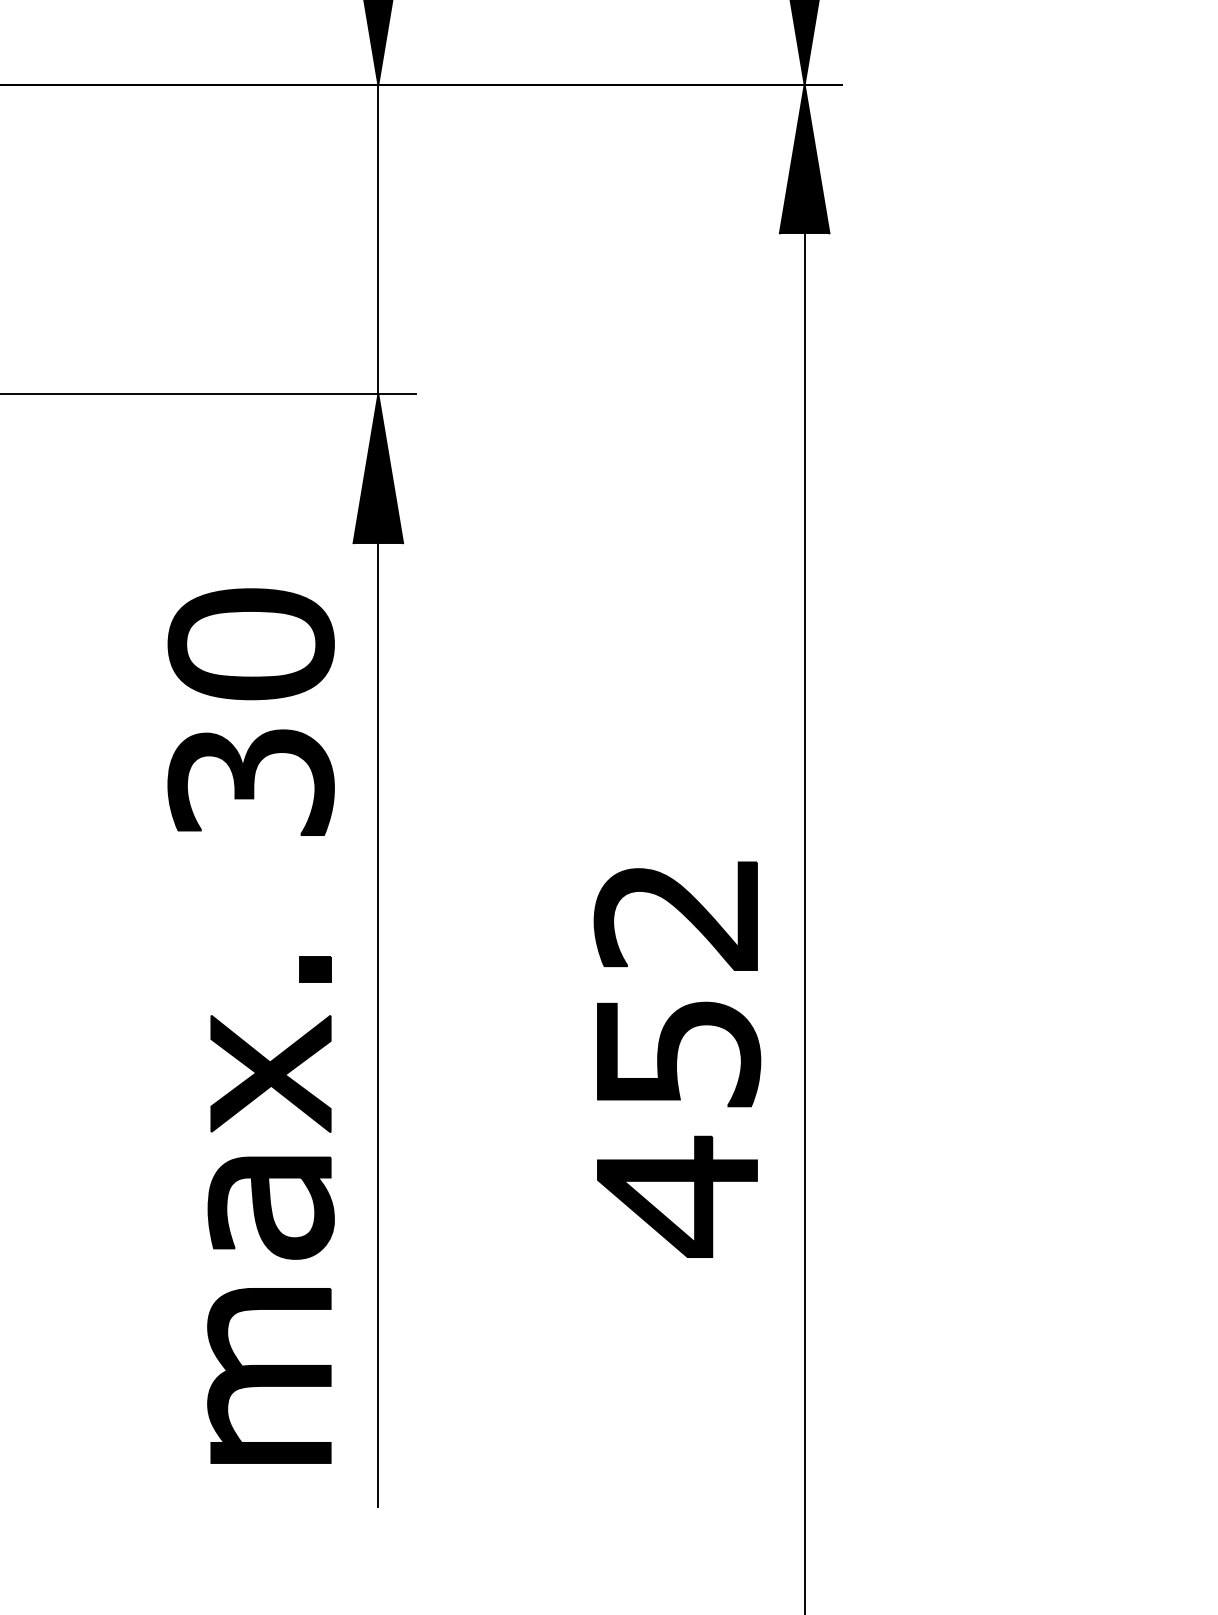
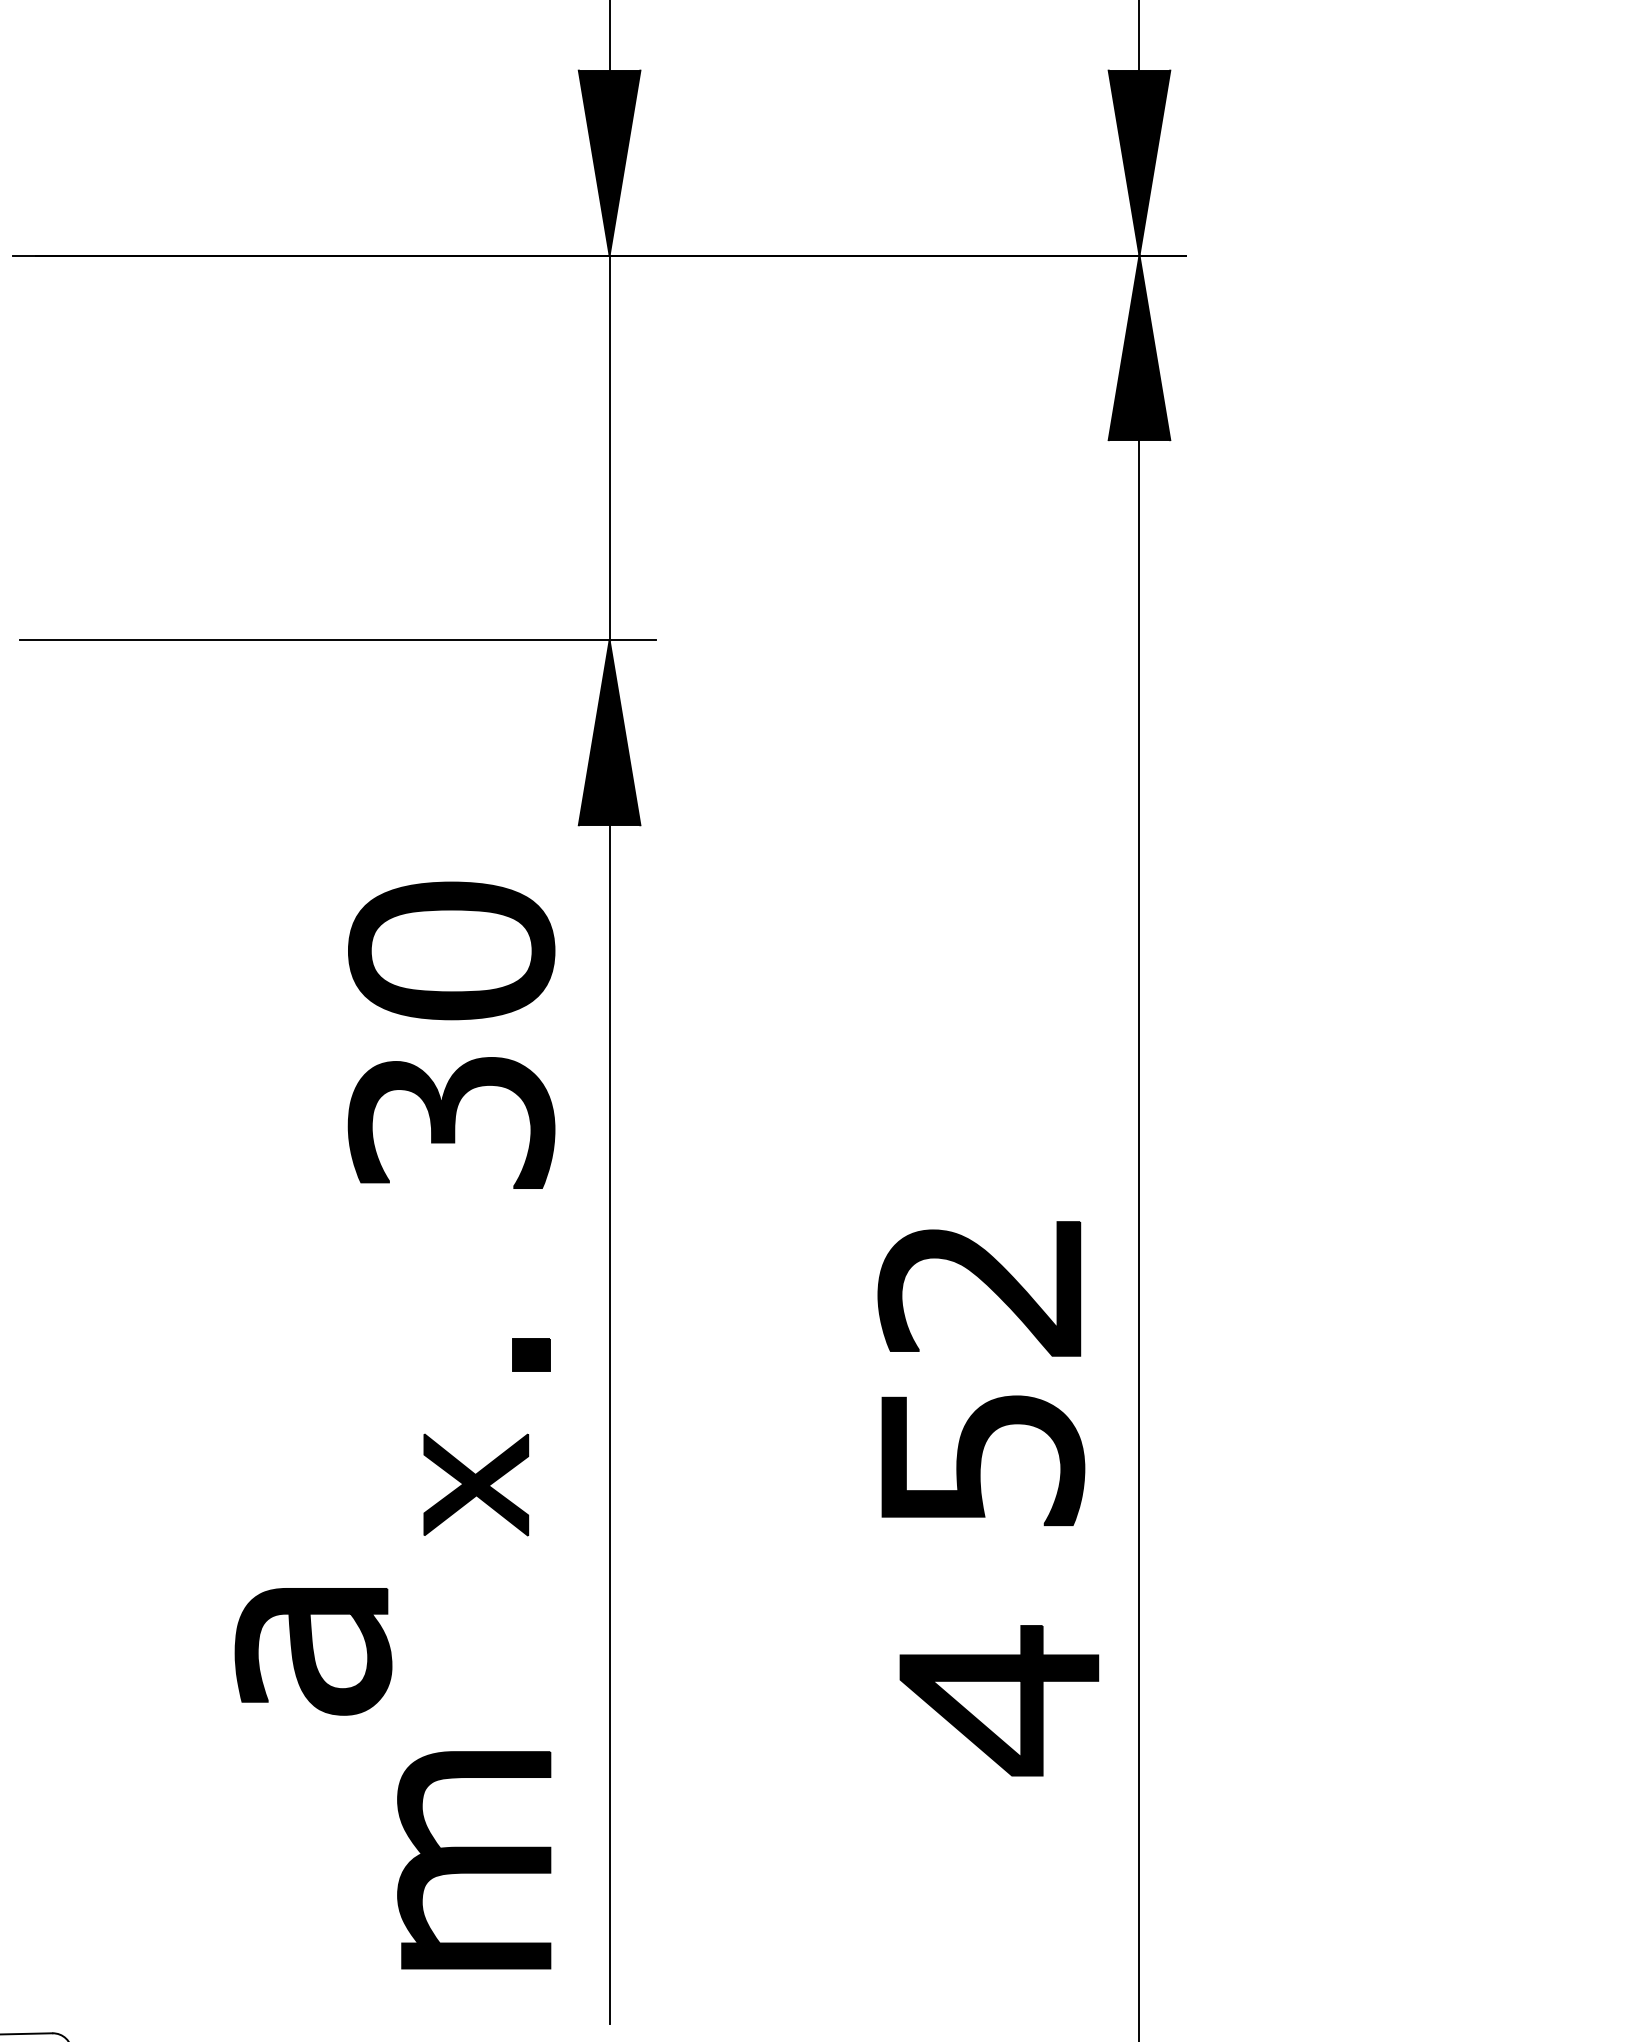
part: (271, 1073) -> (476, 1484), size x0.7
part: (677, 1196) -> (999, 1700), moved
part: (271, 1207) -> (313, 1651), moved

